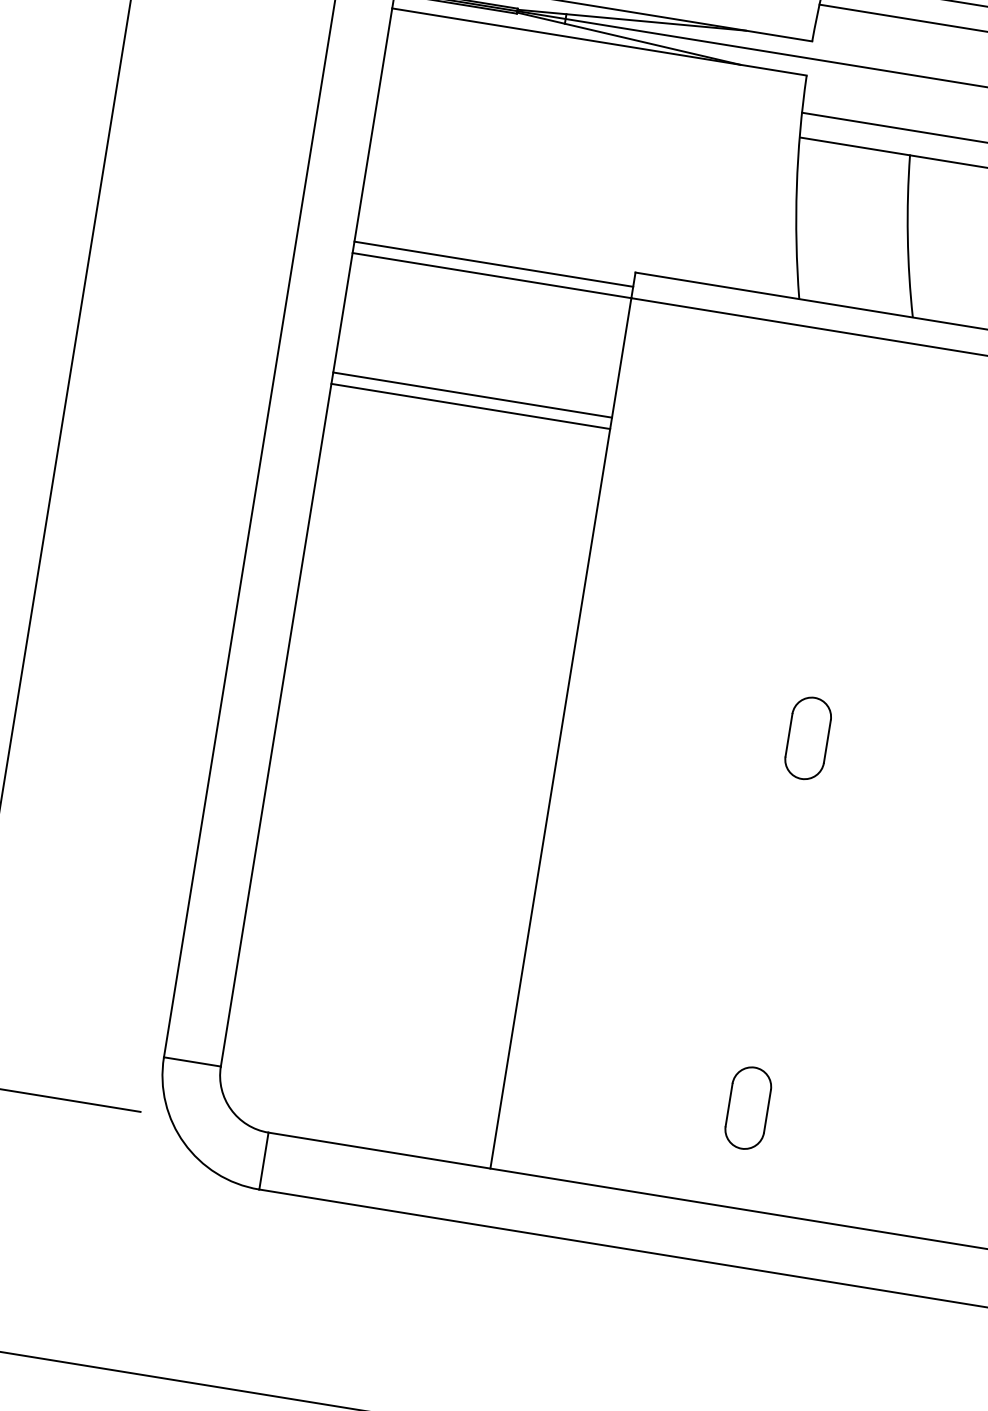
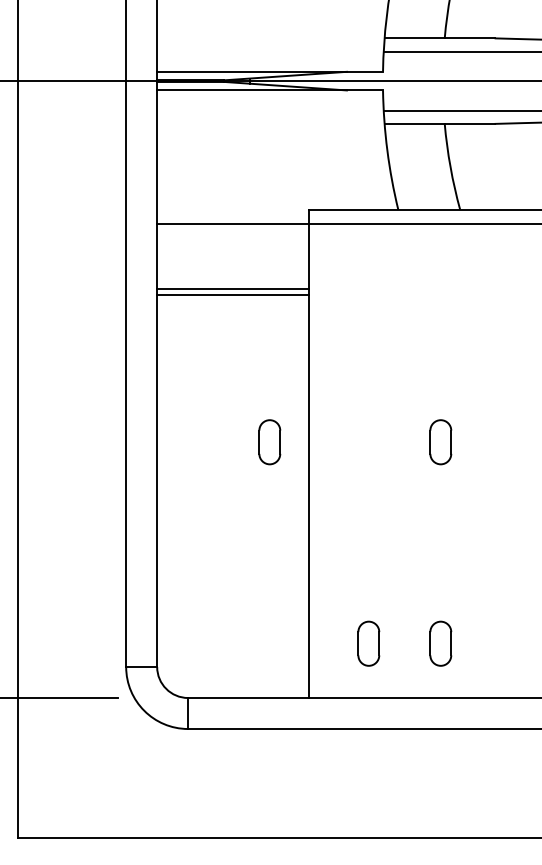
line: (494, 264) -> (233, 217), removed
part: (493, 687) -> (269, 442), added
part: (615, 1086) -> (368, 643), added

